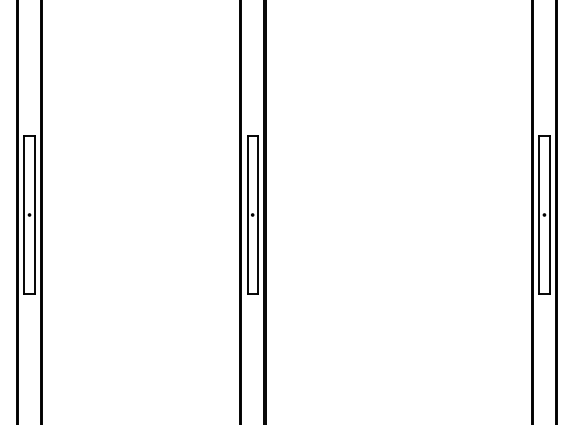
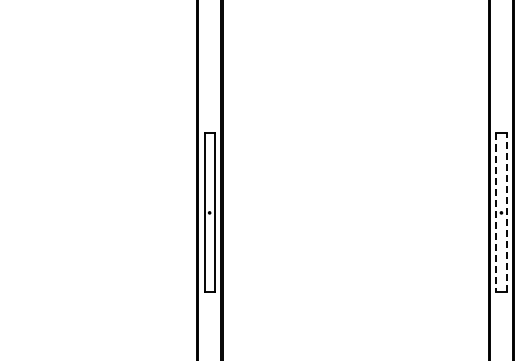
line: (549, 214) -> (506, 212), solid -> dashed
line: (539, 215) -> (496, 213), solid -> dashed

